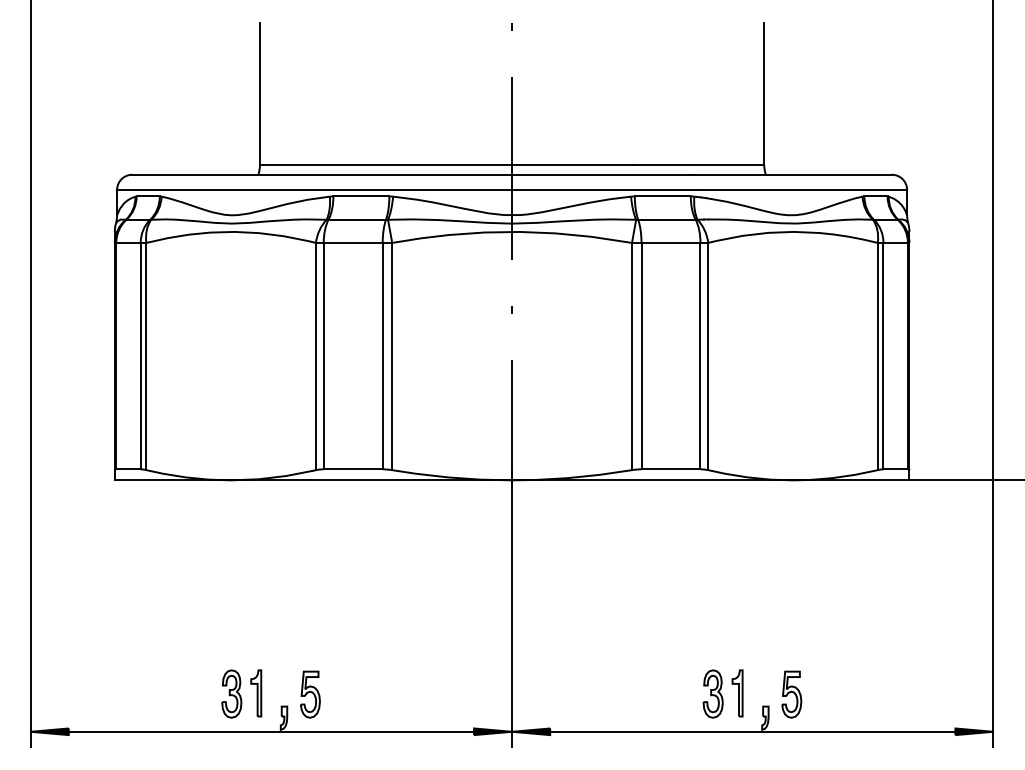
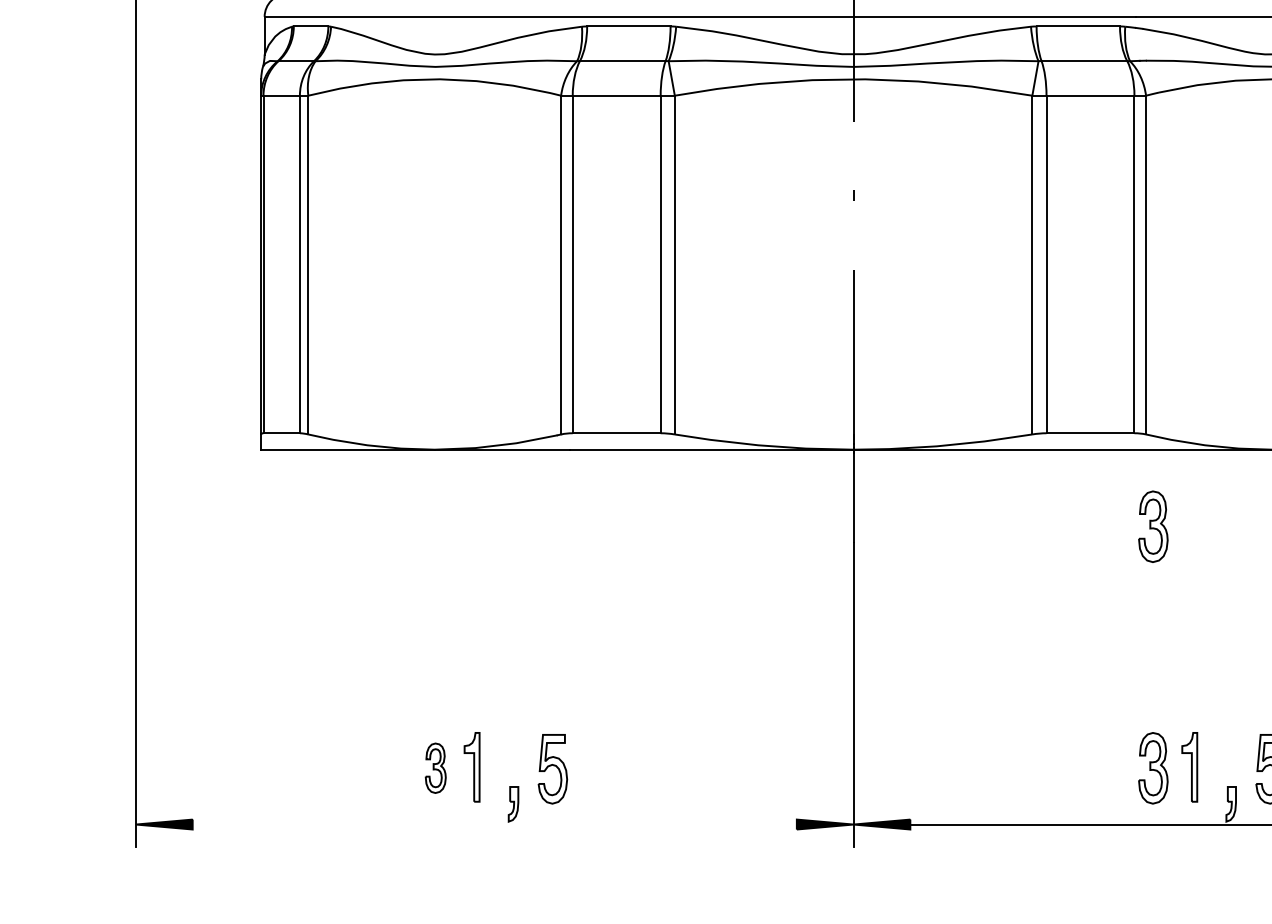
part: (712, 531) -> (1152, 525), added
part: (231, 693) -> (435, 767), size x0.7
line: (271, 731) -> (494, 824), removed

